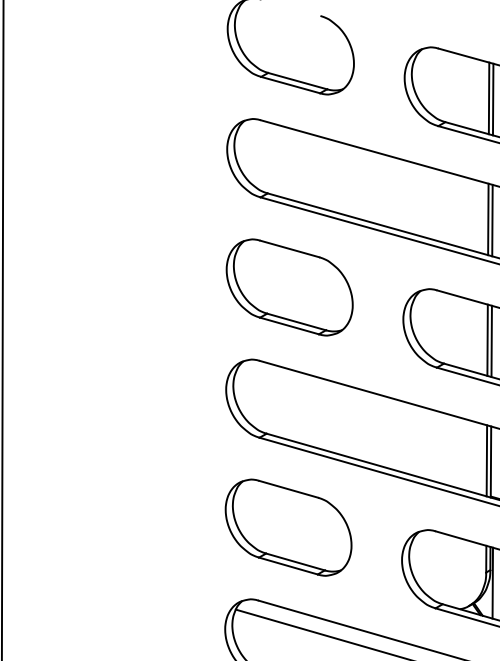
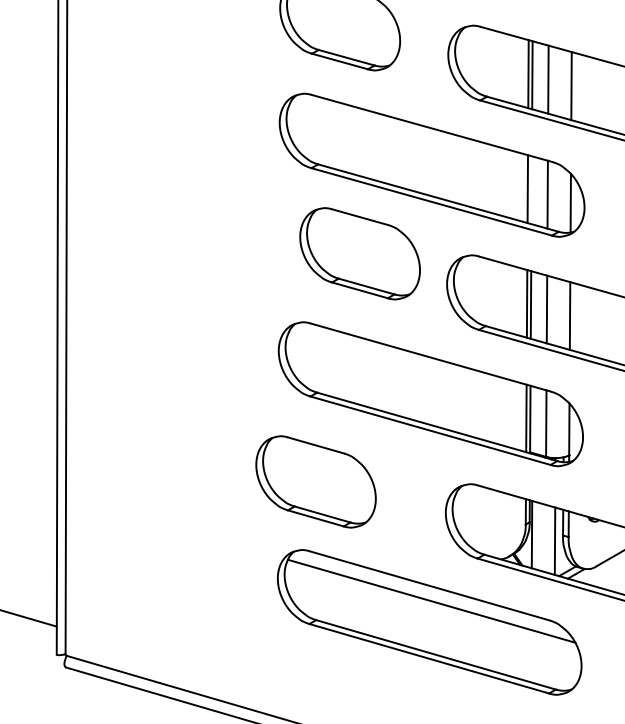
line: (492, 220) -> (531, 190), removed
part: (289, 287) -> (359, 253), moved
part: (288, 527) -> (315, 481), moved

